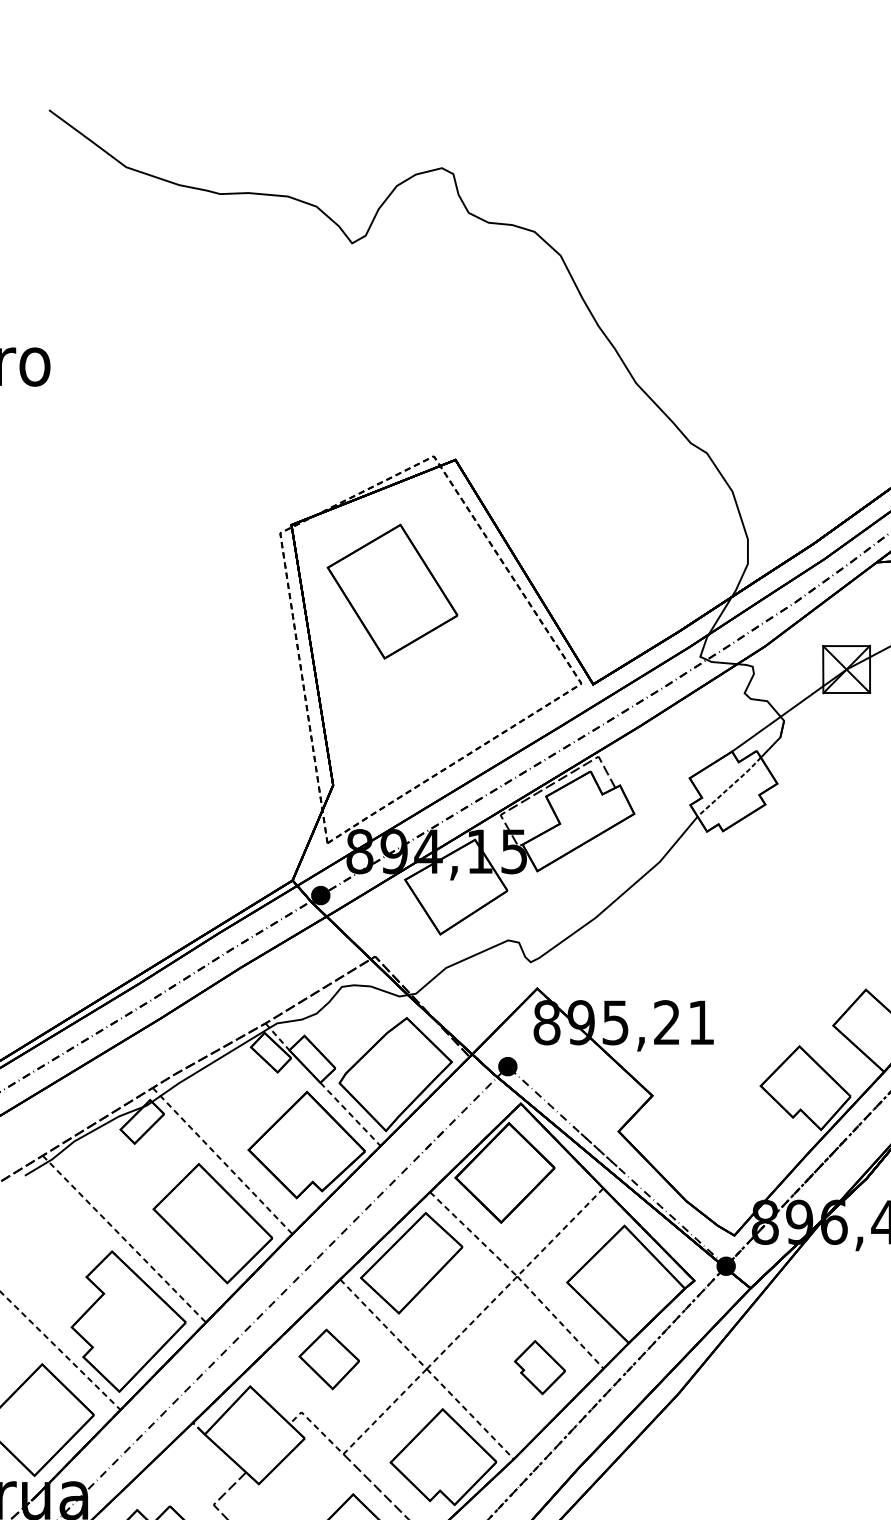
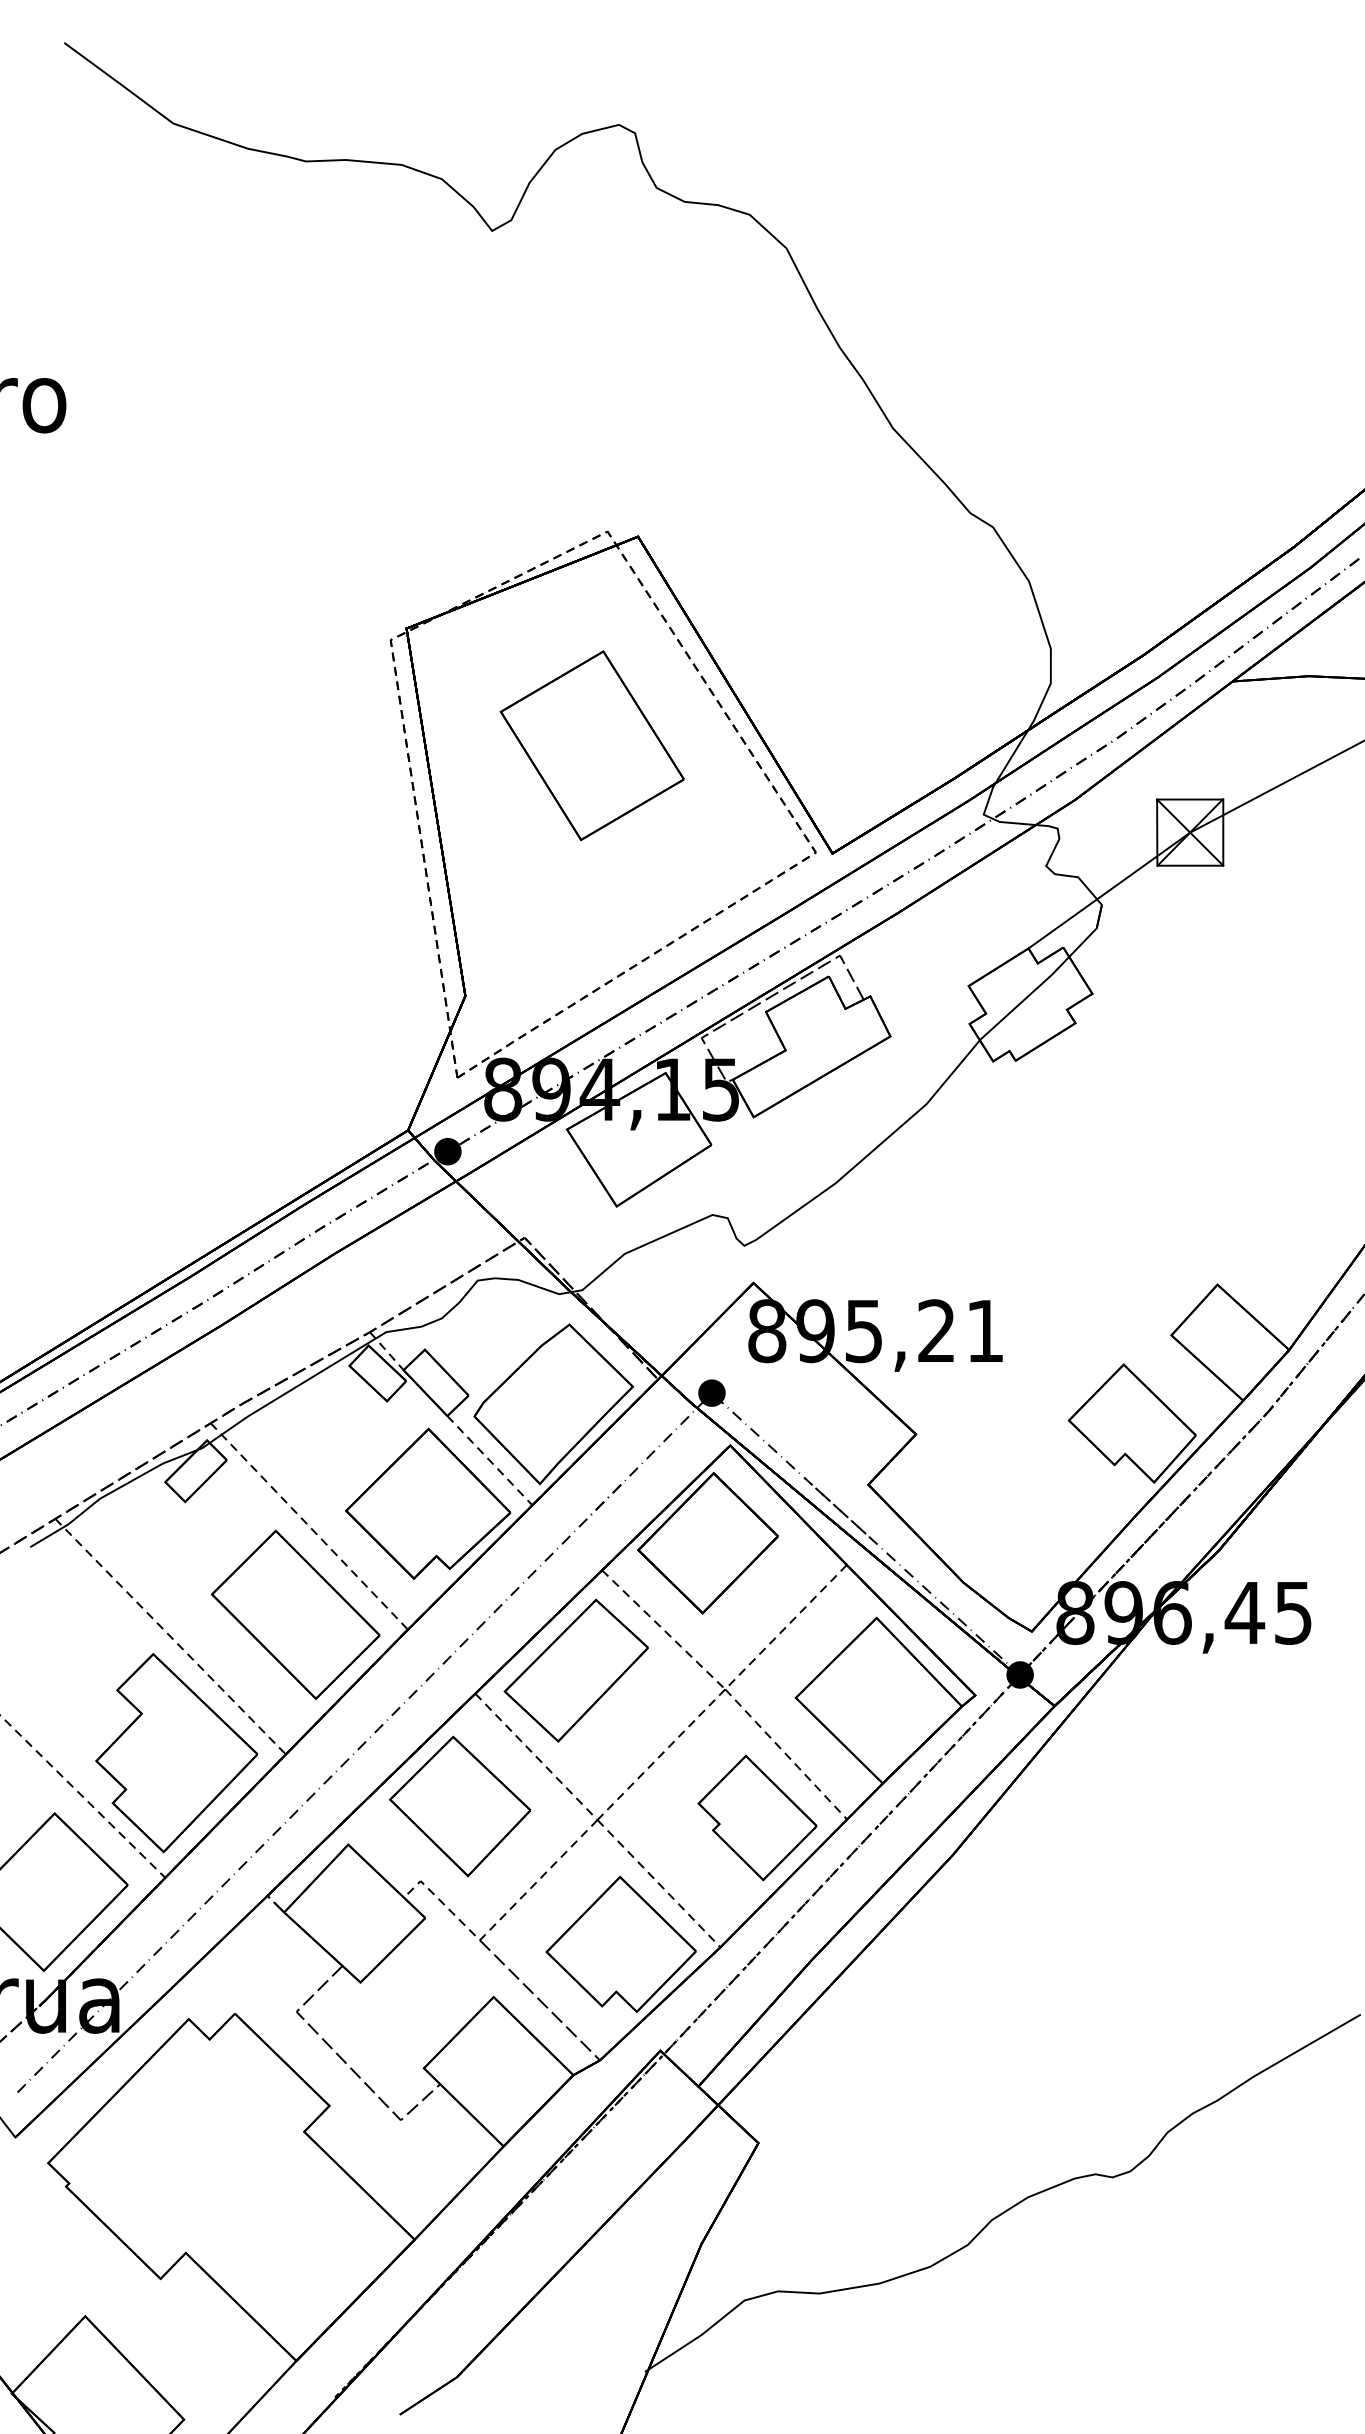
part: (392, 591) -> (591, 745), moved
line: (729, 787) -> (1024, 999), dashed -> solid
part: (329, 1359) -> (459, 1806), size x1.67
part: (540, 1367) -> (757, 1817), size x1.67

